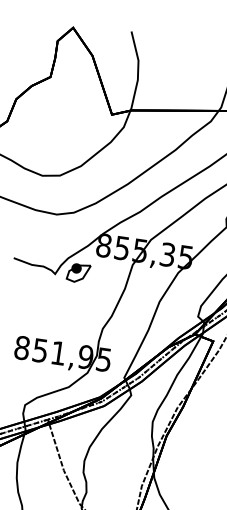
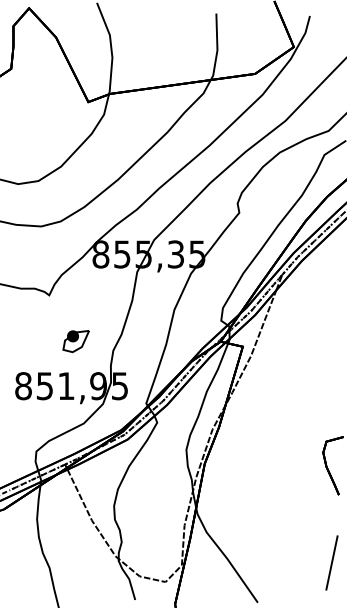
part: (78, 273) -> (75, 341), moved

